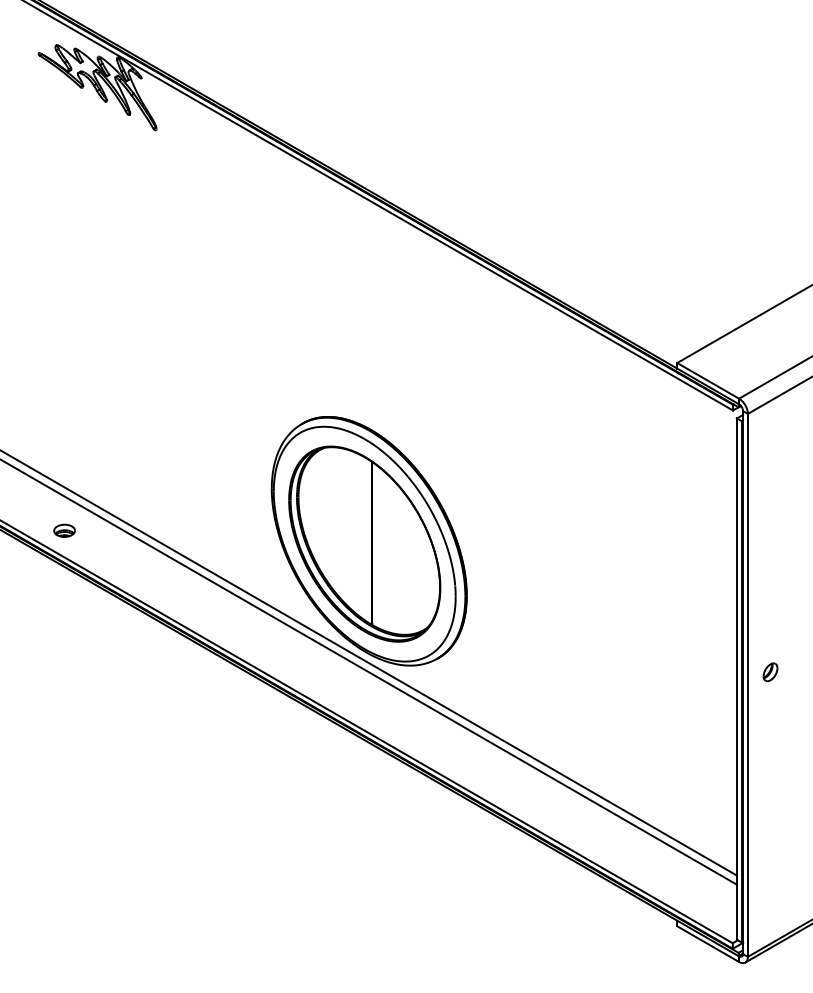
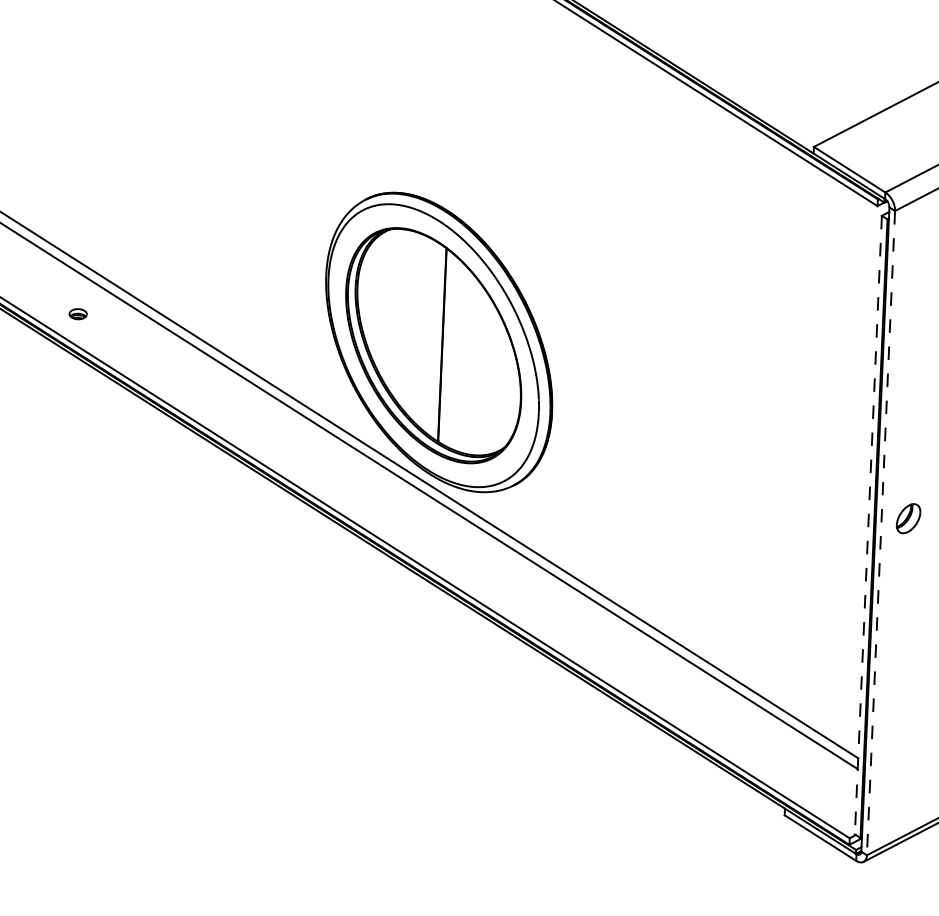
part: (64, 530) -> (78, 313), size x0.7
part: (770, 672) -> (908, 518), size x1.4
line: (736, 679) -> (867, 525), solid -> dashed
line: (747, 685) -> (880, 533), solid -> dashed

